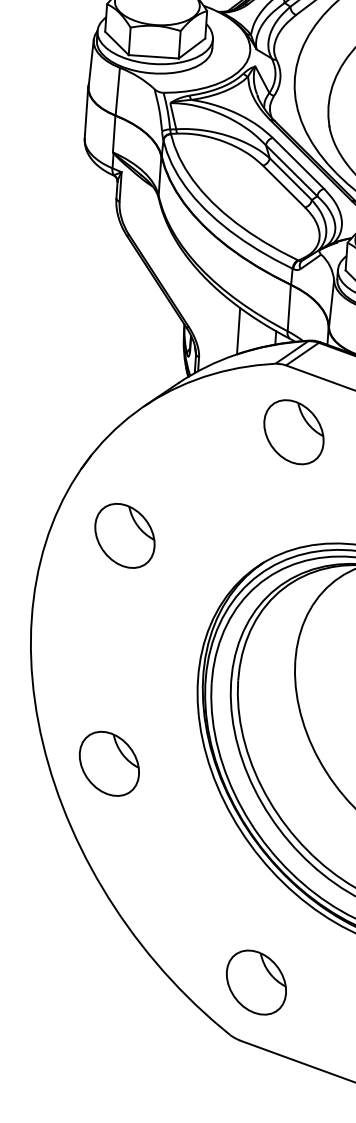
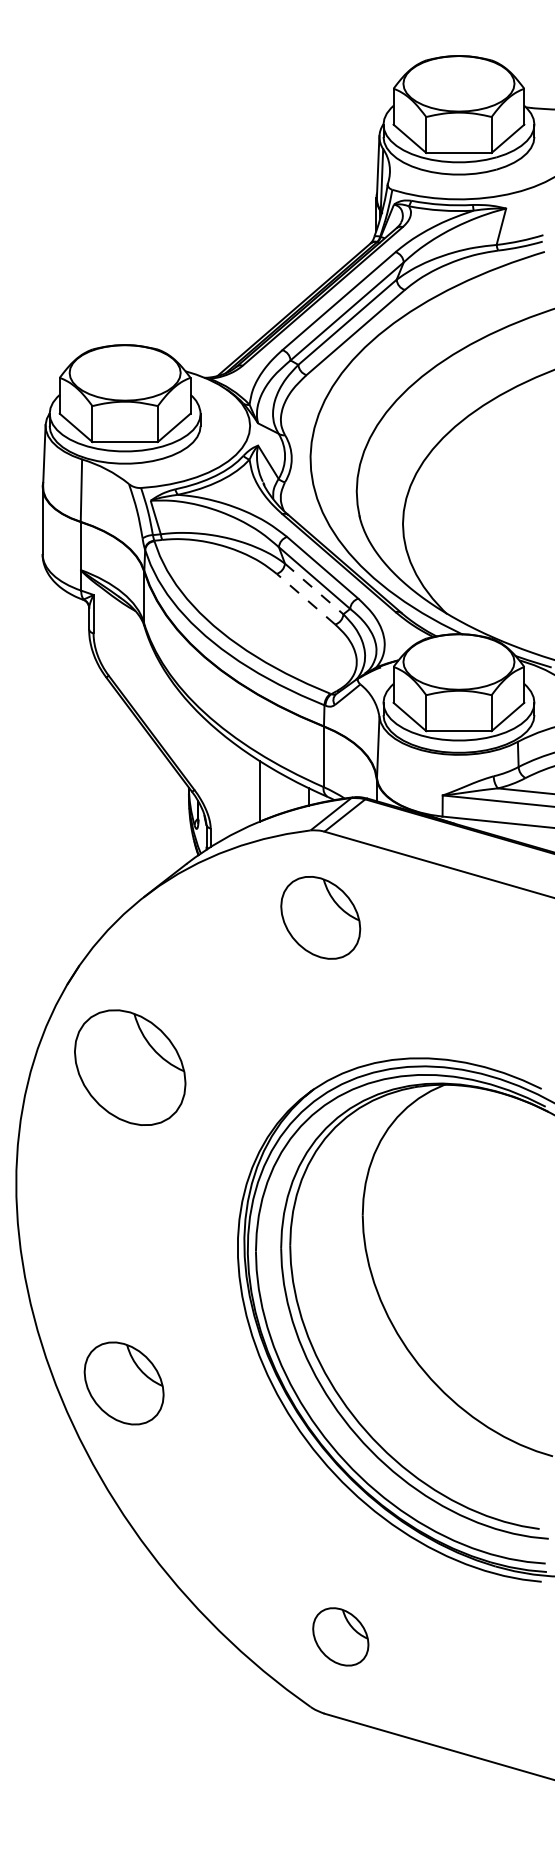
line: (291, 178) -> (314, 588), solid -> dashed
line: (284, 186) -> (306, 599), solid -> dashed
part: (293, 431) -> (320, 917), moved
part: (124, 535) -> (129, 1067), size x1.4
part: (108, 763) -> (123, 1383), moved
part: (256, 982) -> (340, 1636), size x0.7

